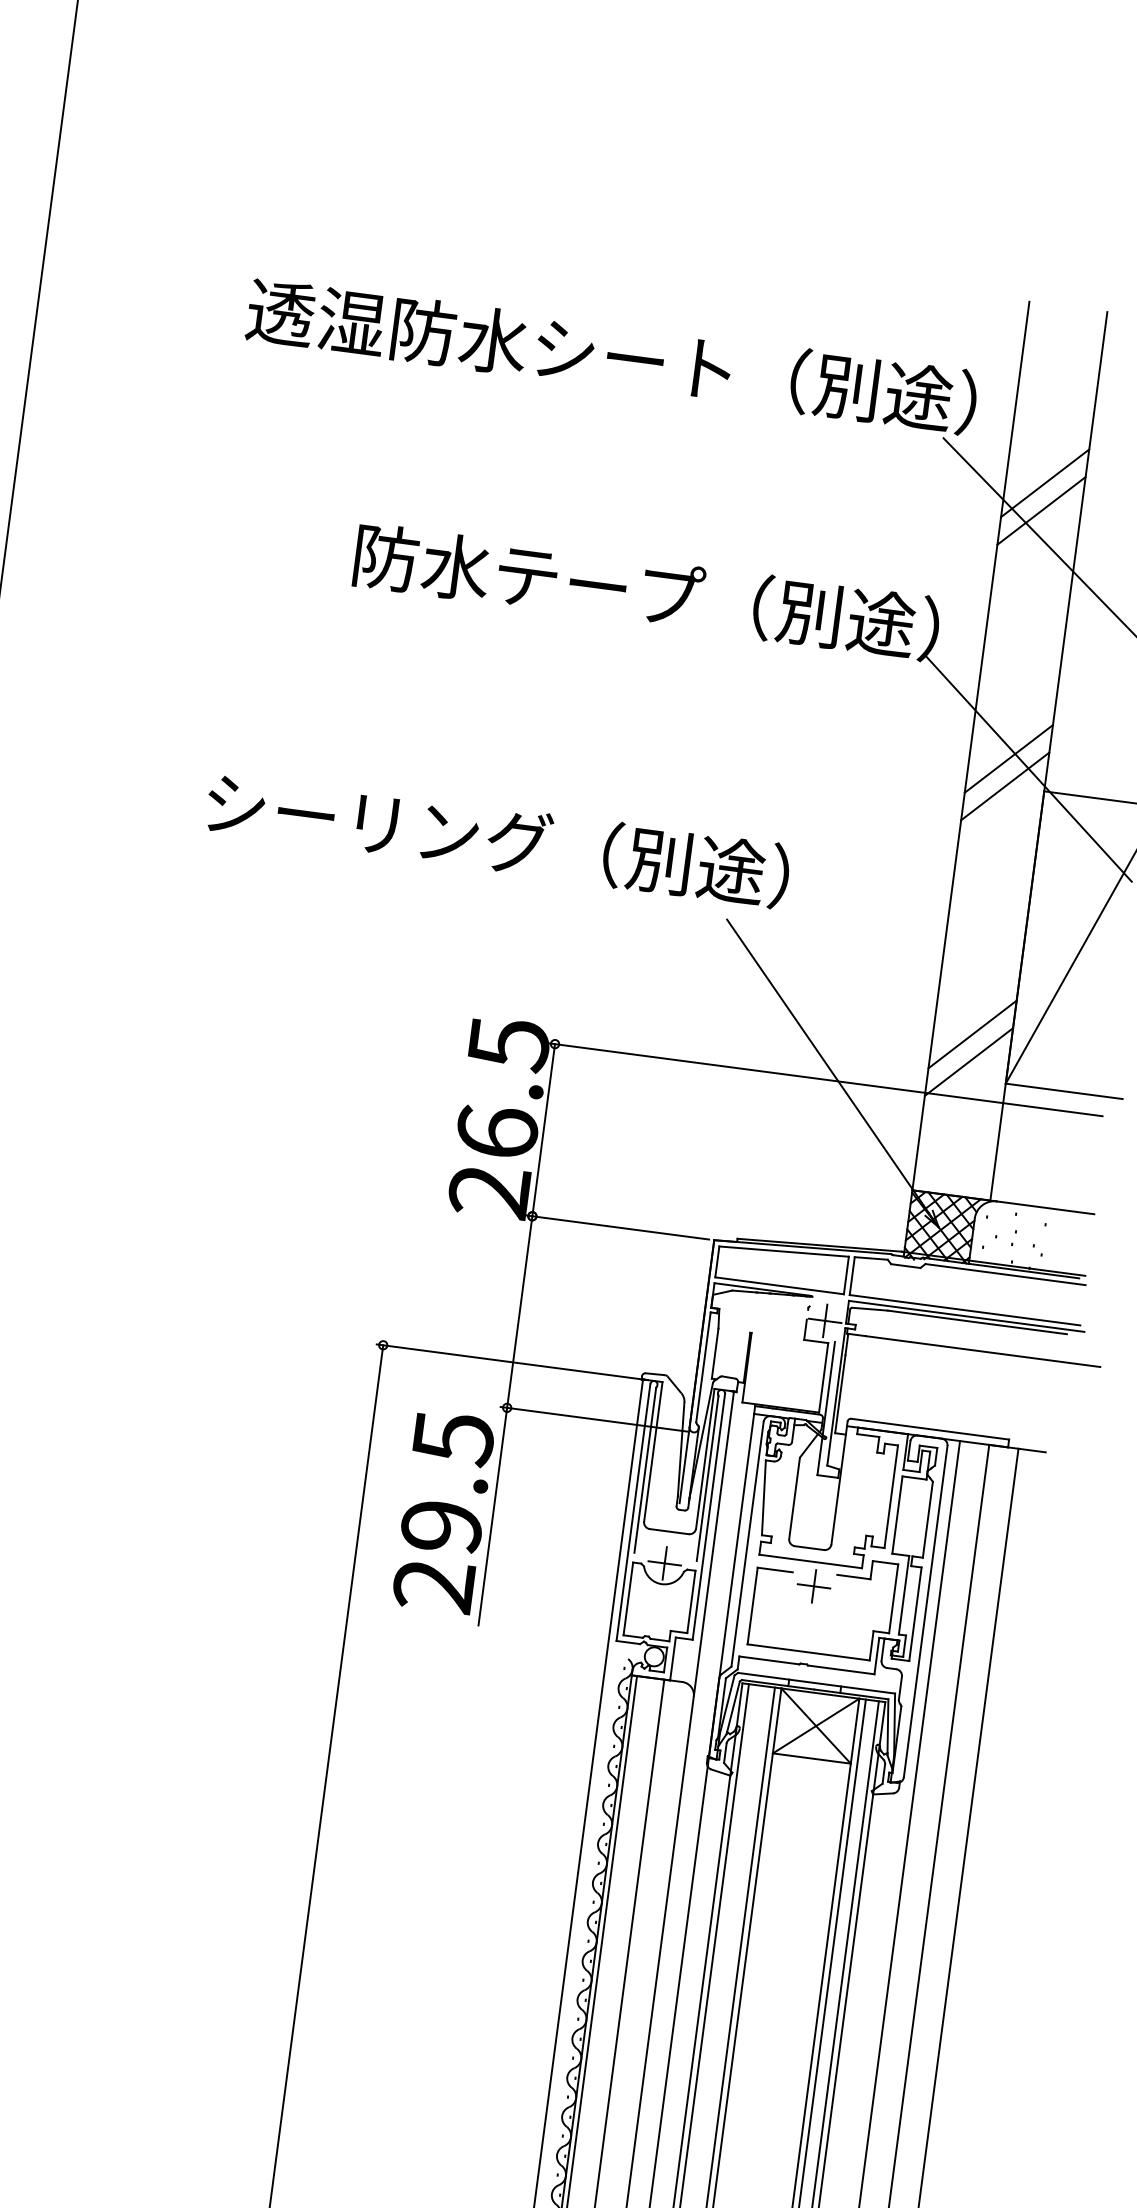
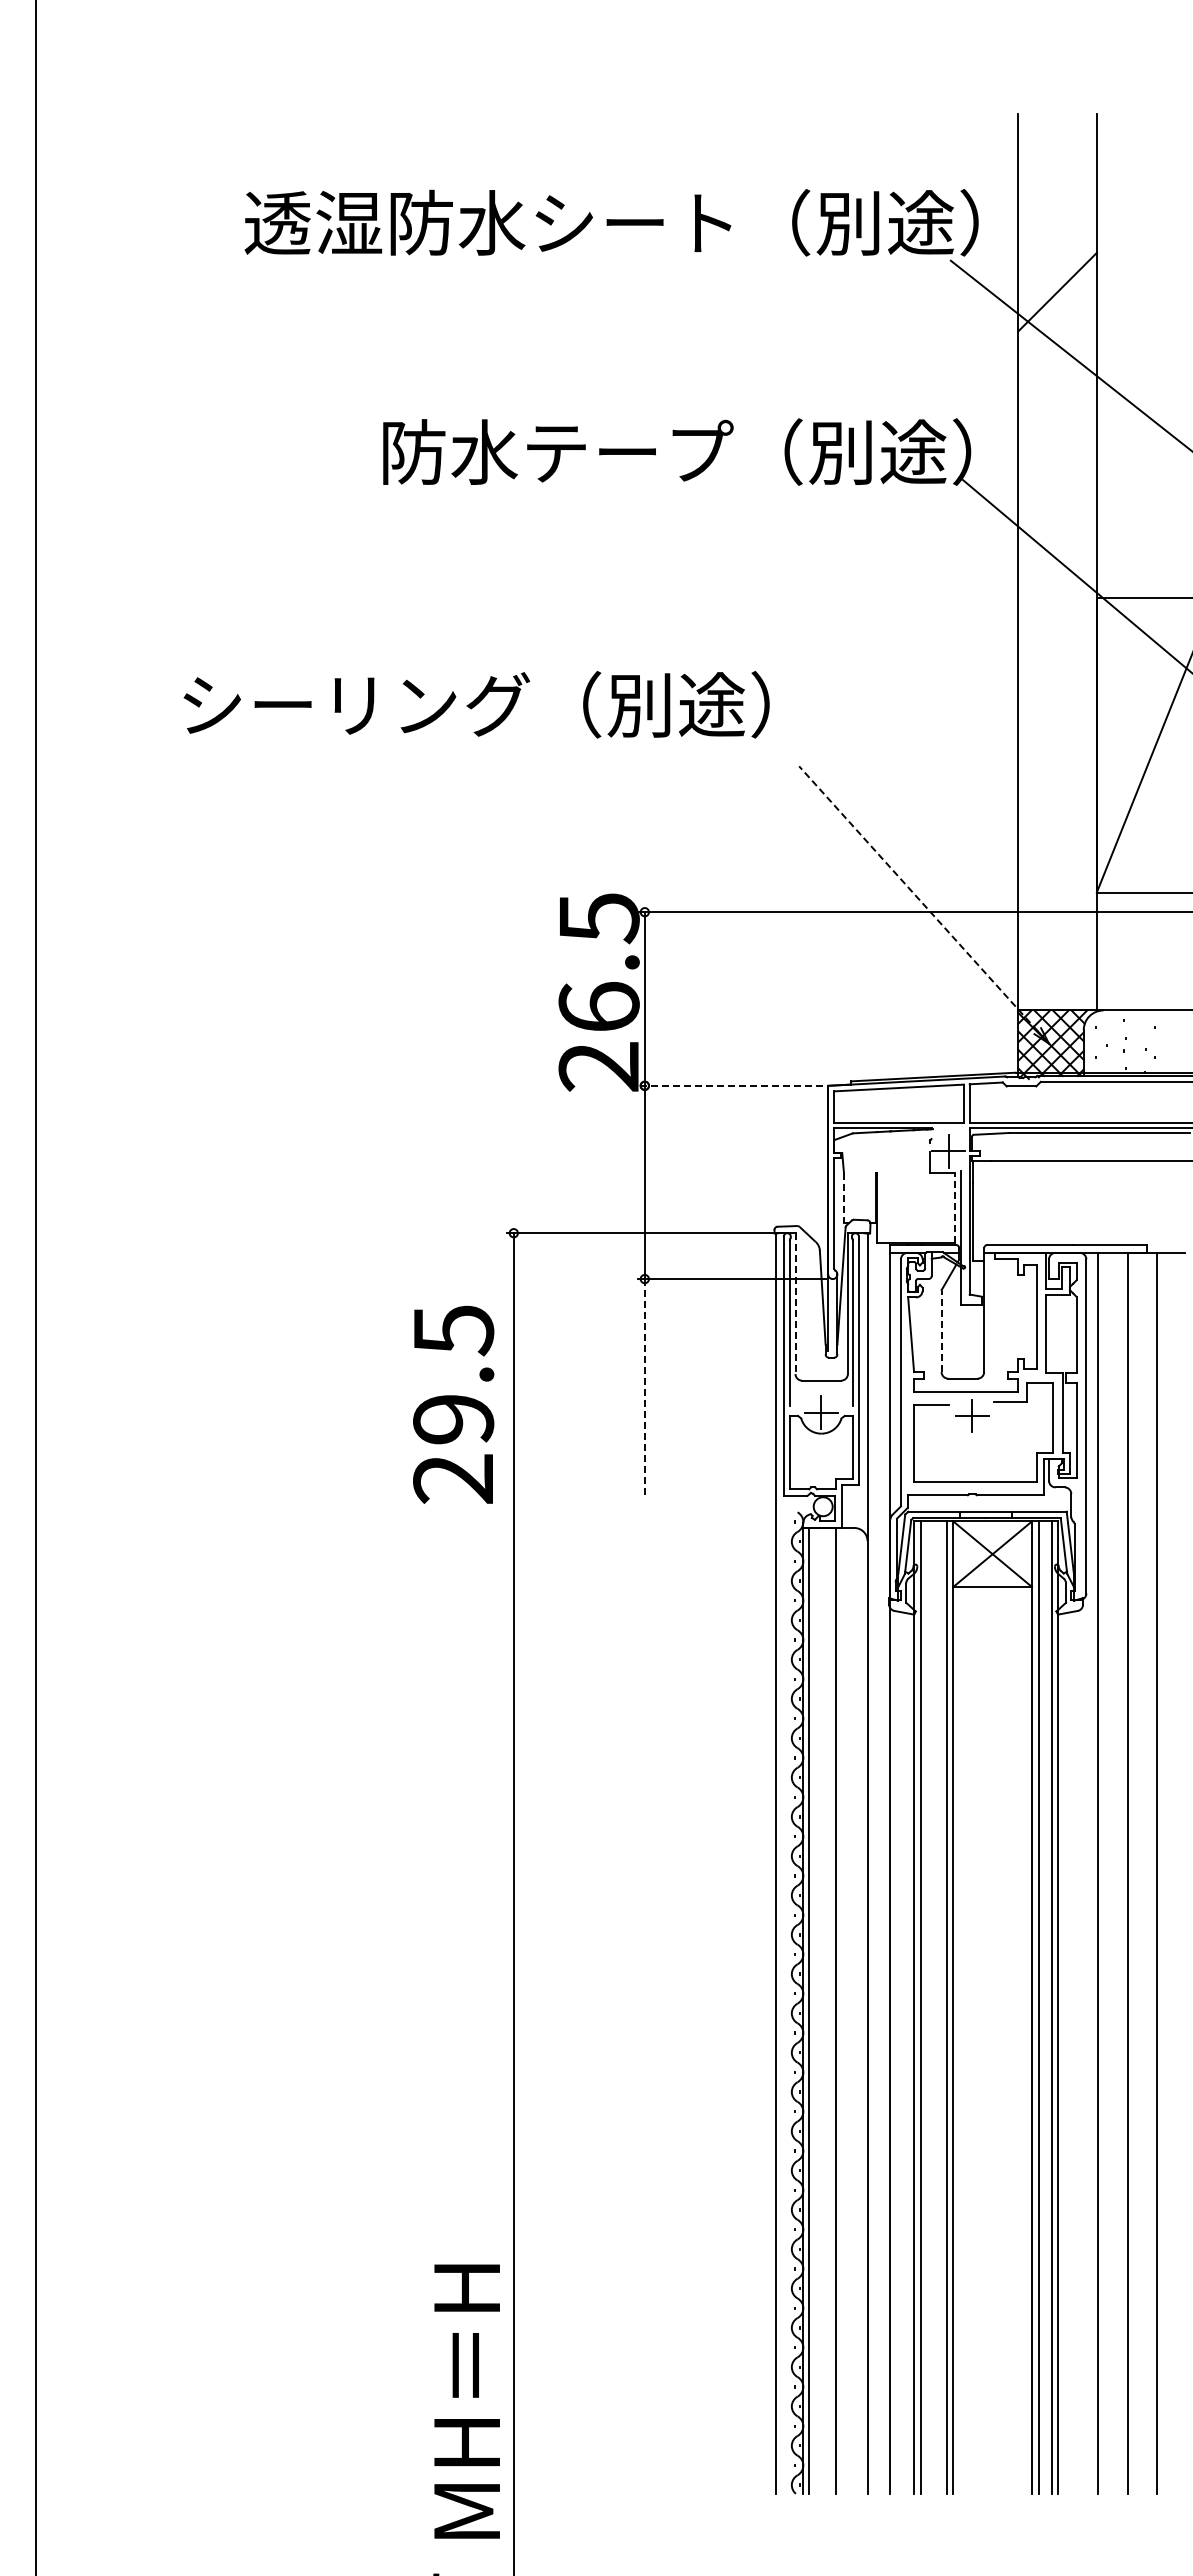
line: (1041, 510) -> (1057, 319), removed
line: (1008, 758) -> (1057, 569), removed
line: (1005, 785) -> (1057, 597), removed
text: (497, 839) -> (476, 704), moved
line: (972, 1033) -> (1057, 847), removed
line: (968, 1061) -> (1057, 875), removed
line: (828, 1066) -> (918, 898), solid -> dashed
line: (617, 1227) -> (730, 1085), solid -> dashed
line: (714, 1353) -> (843, 1198), solid -> dashed
line: (823, 1377) -> (954, 1207), solid -> dashed
line: (653, 1452) -> (795, 1304), solid -> dashed
line: (794, 1498) -> (941, 1331), solid -> dashed
text: (443, 1511) -> (453, 1404), moved
line: (492, 1516) -> (644, 1388), solid -> dashed

